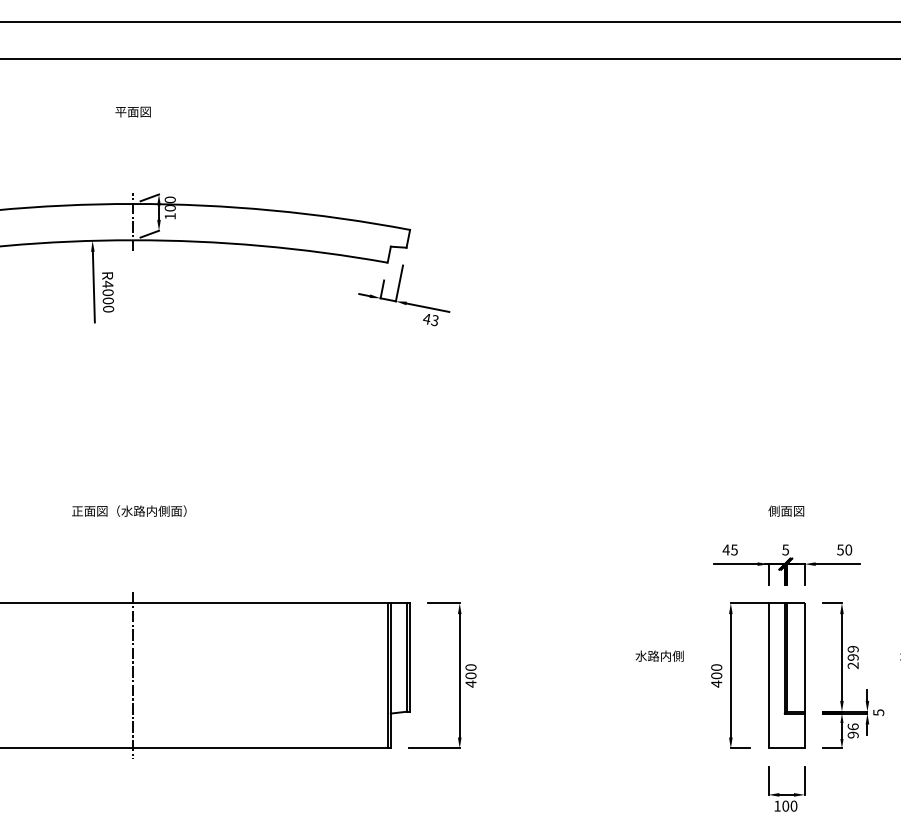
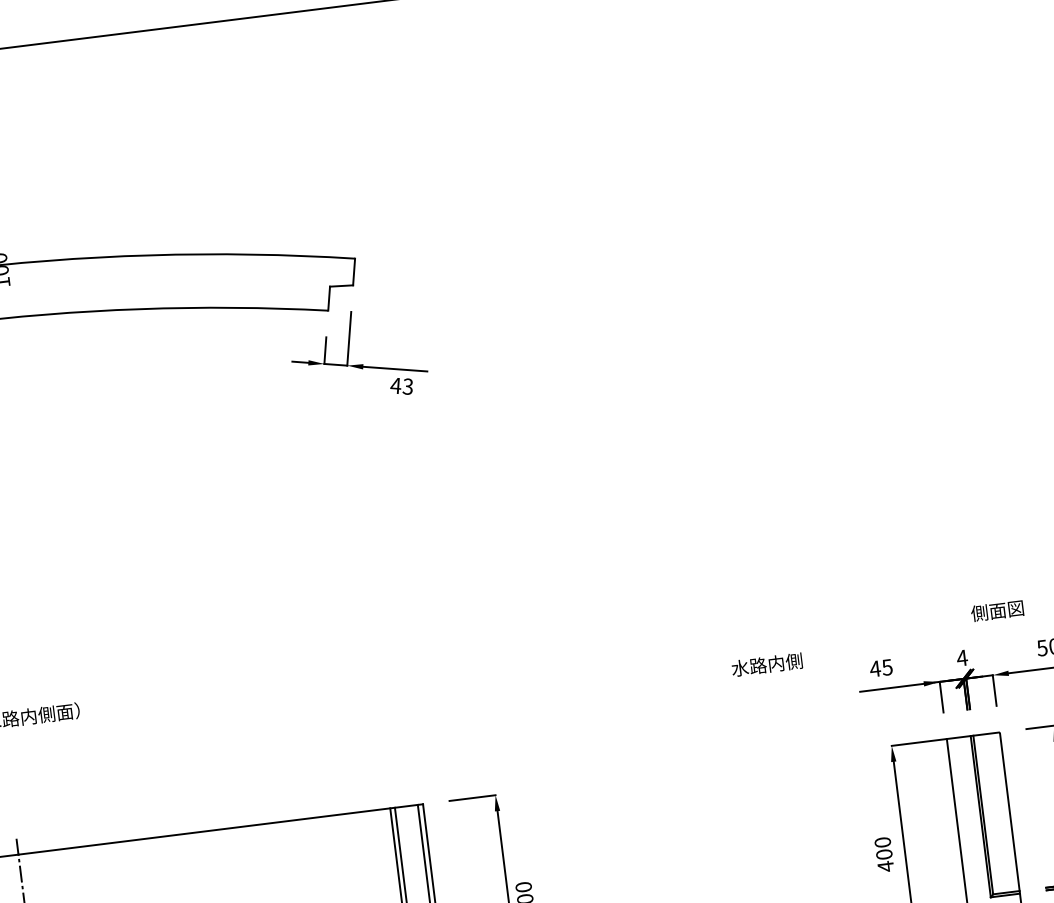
text: (786, 510) -> (997, 609), moved
text: (785, 549) -> (961, 657), 5 -> 4
text: (659, 655) -> (766, 663), moved

